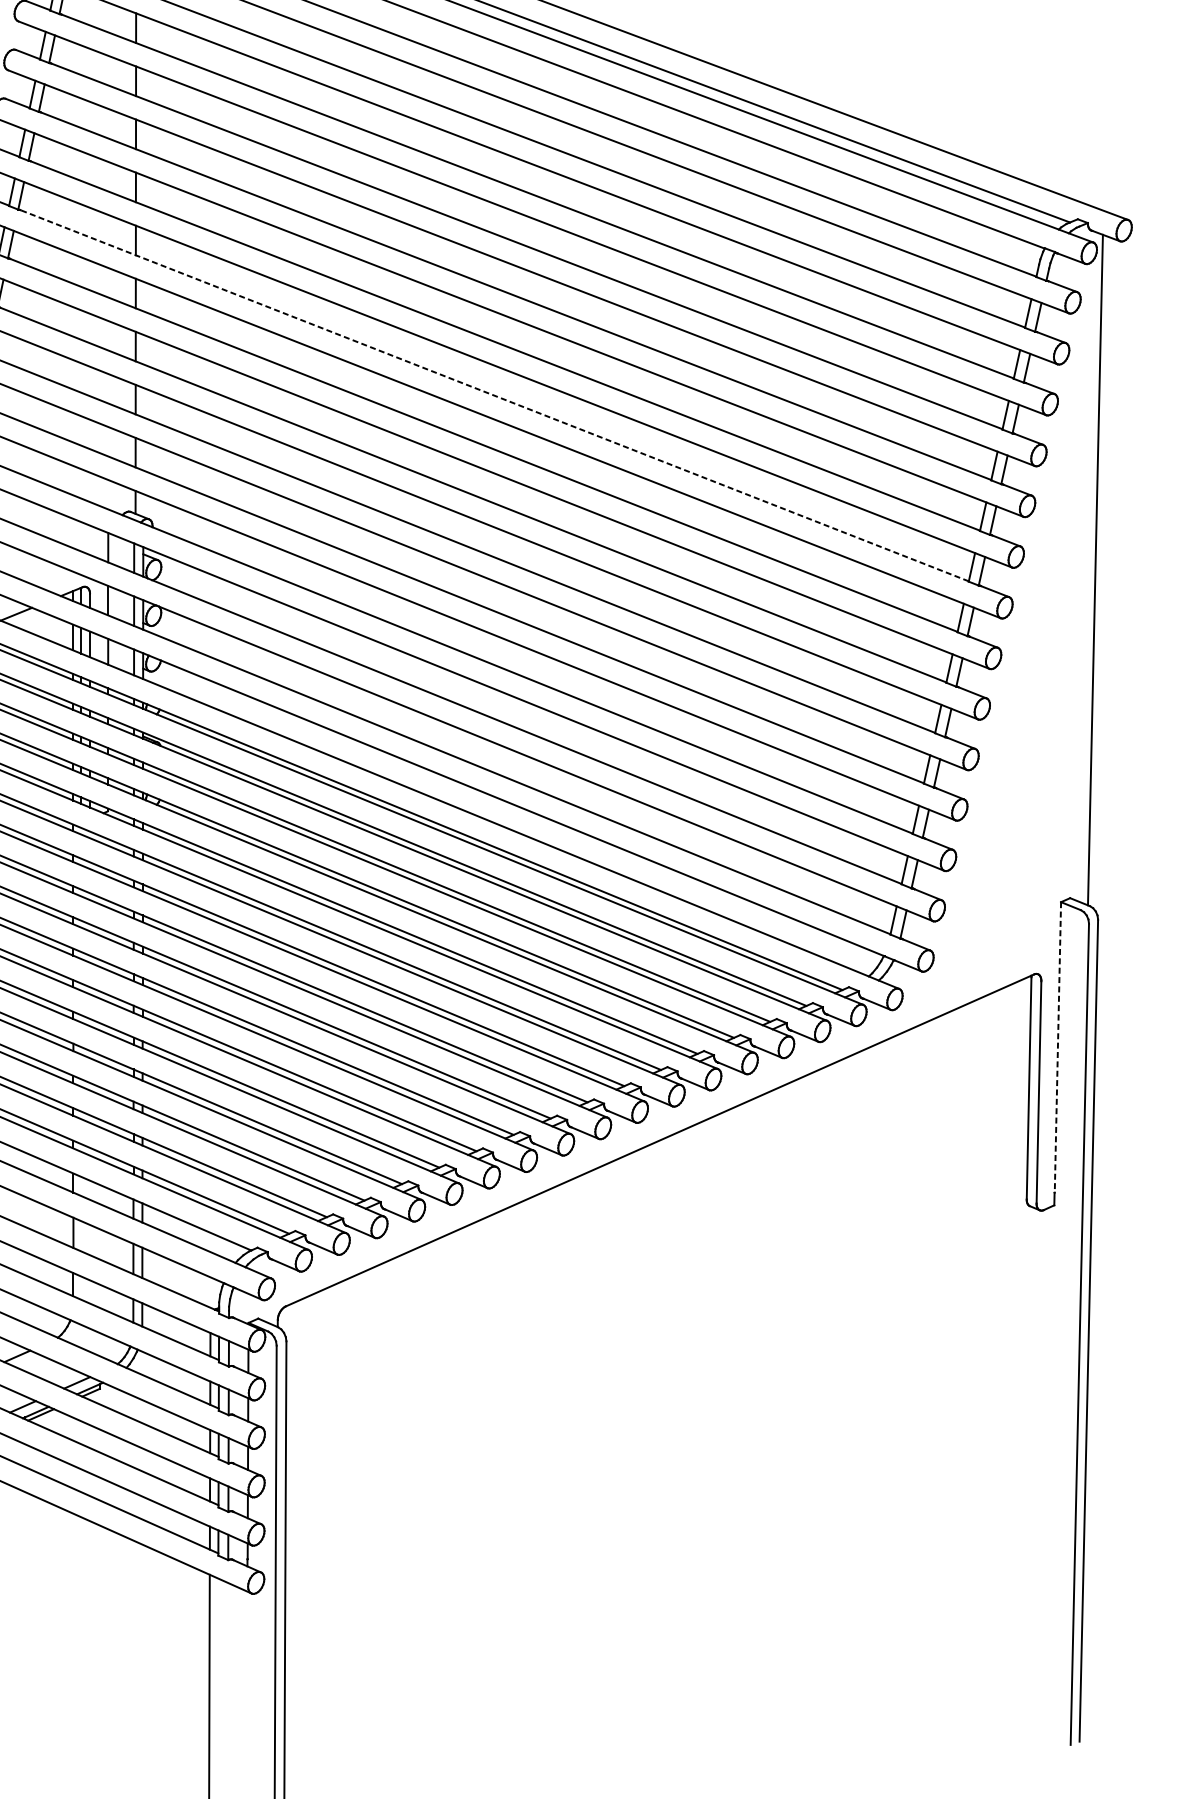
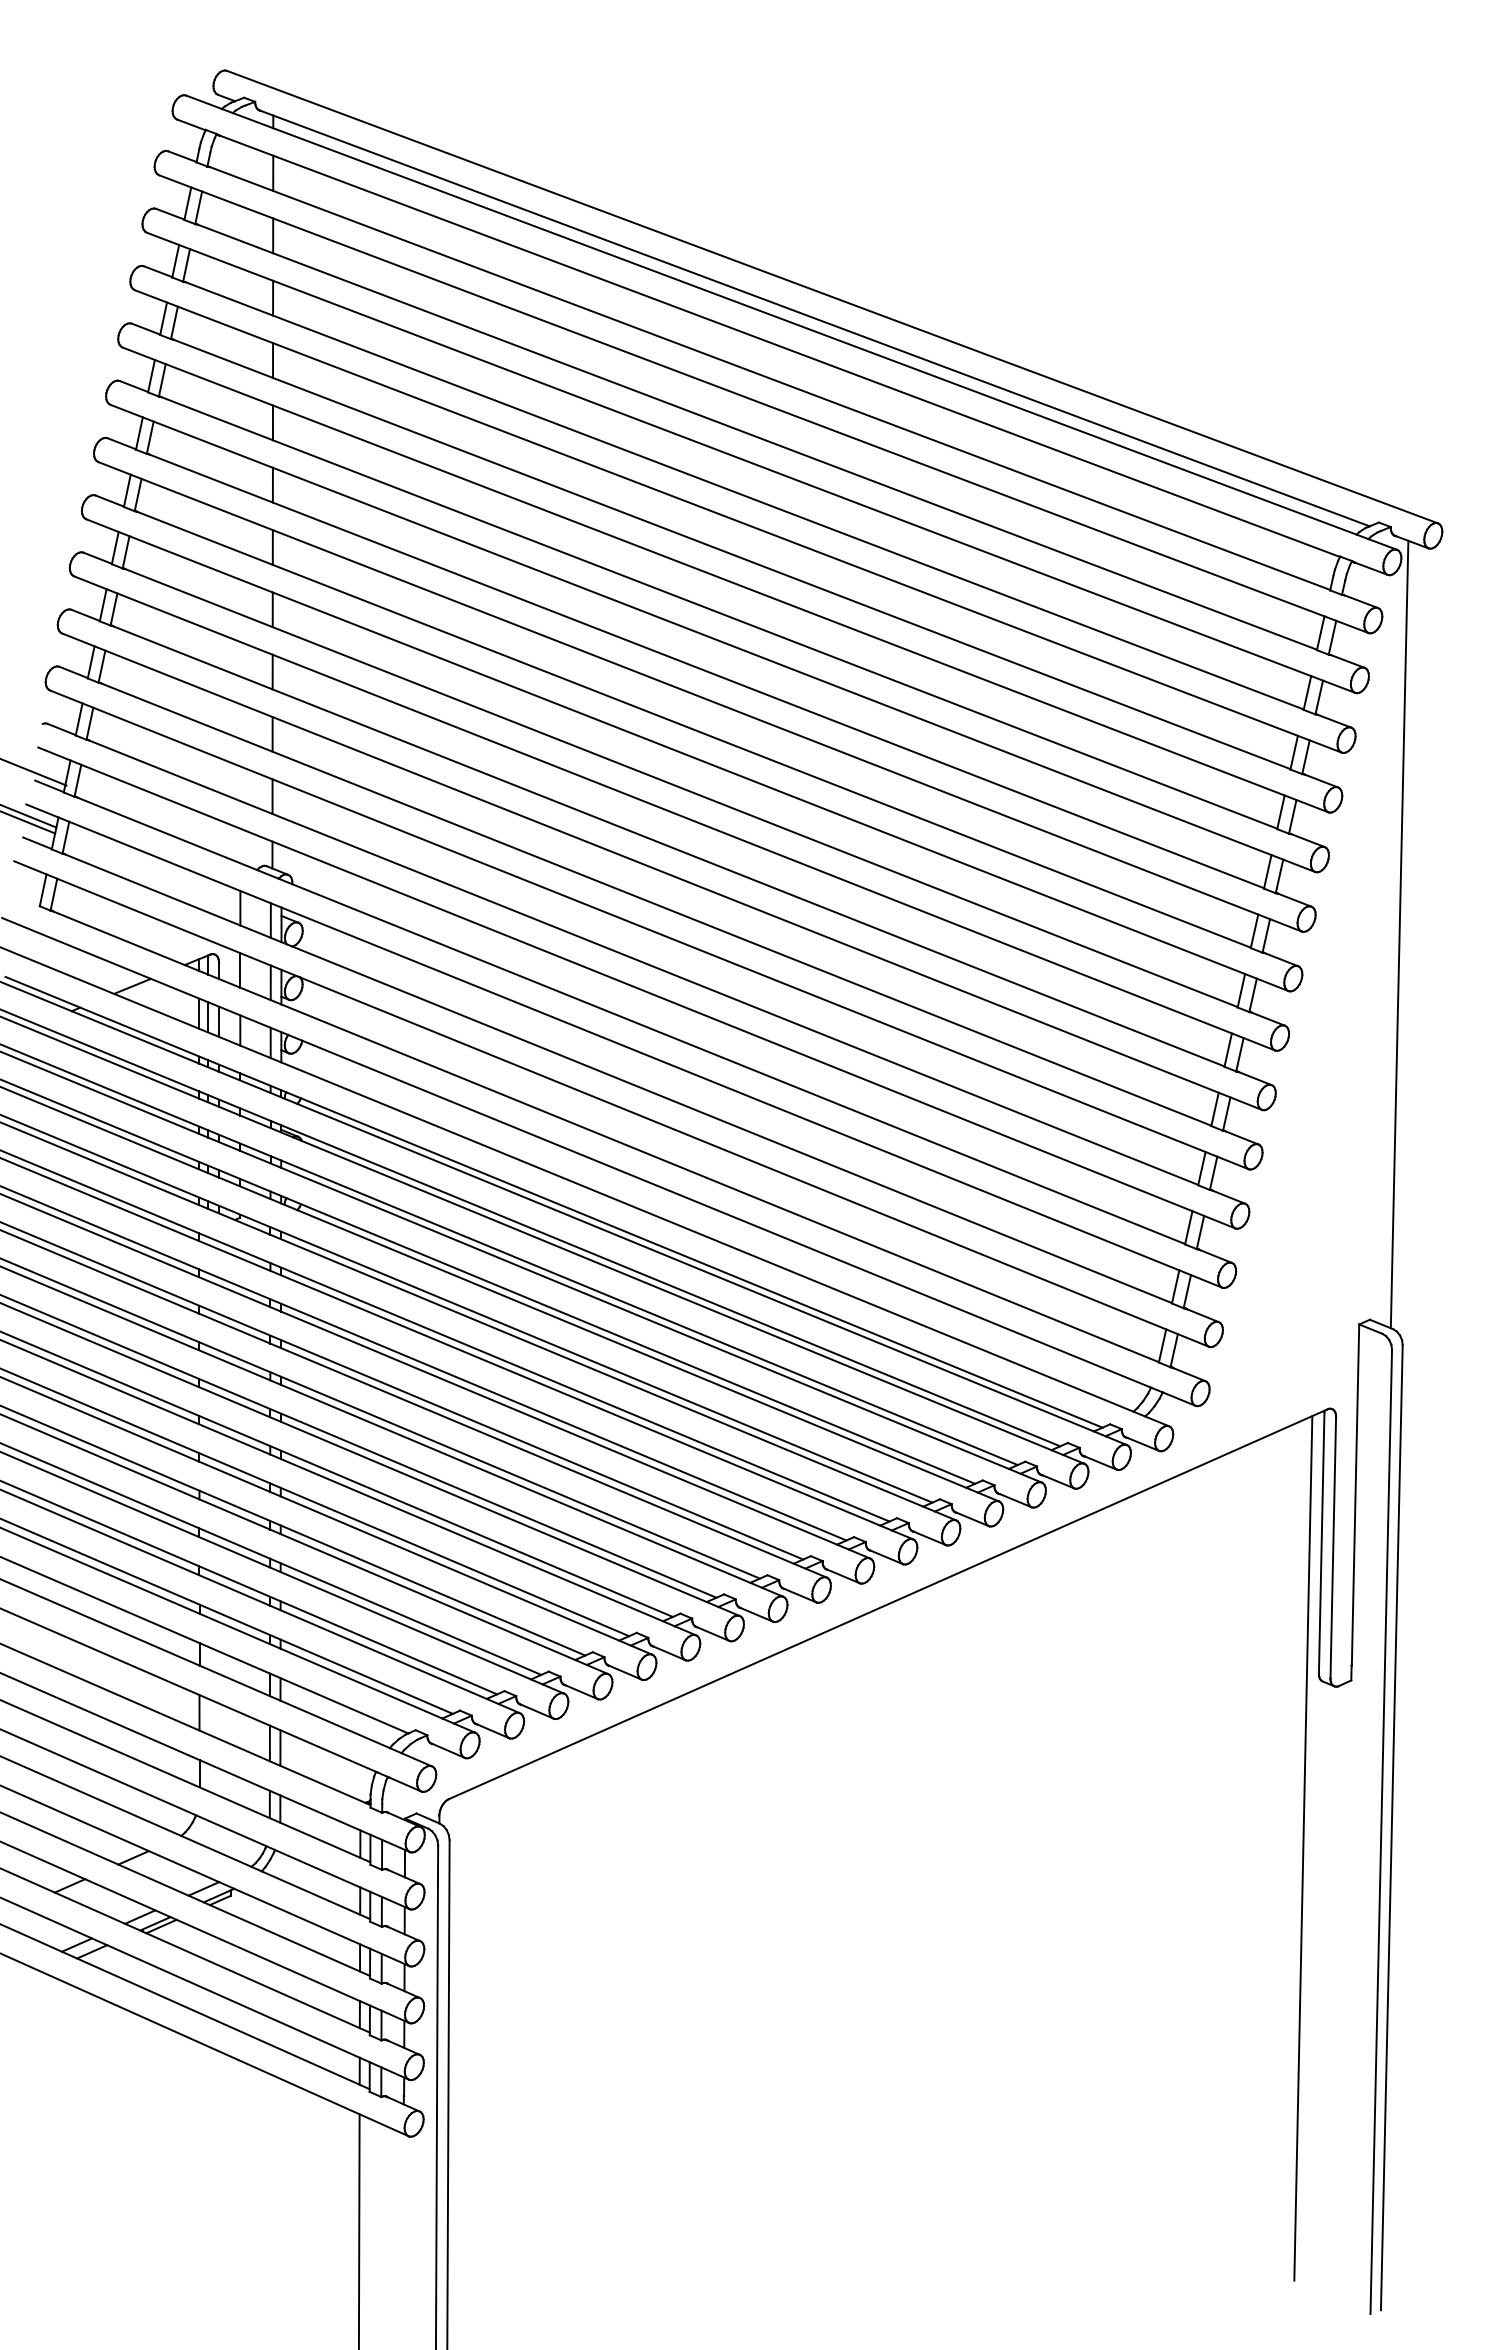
line: (494, 395) -> (693, 729), dashed -> solid
line: (1057, 1047) -> (1355, 1495), dashed -> solid
line: (1013, 1348) -> (1303, 1848), added

